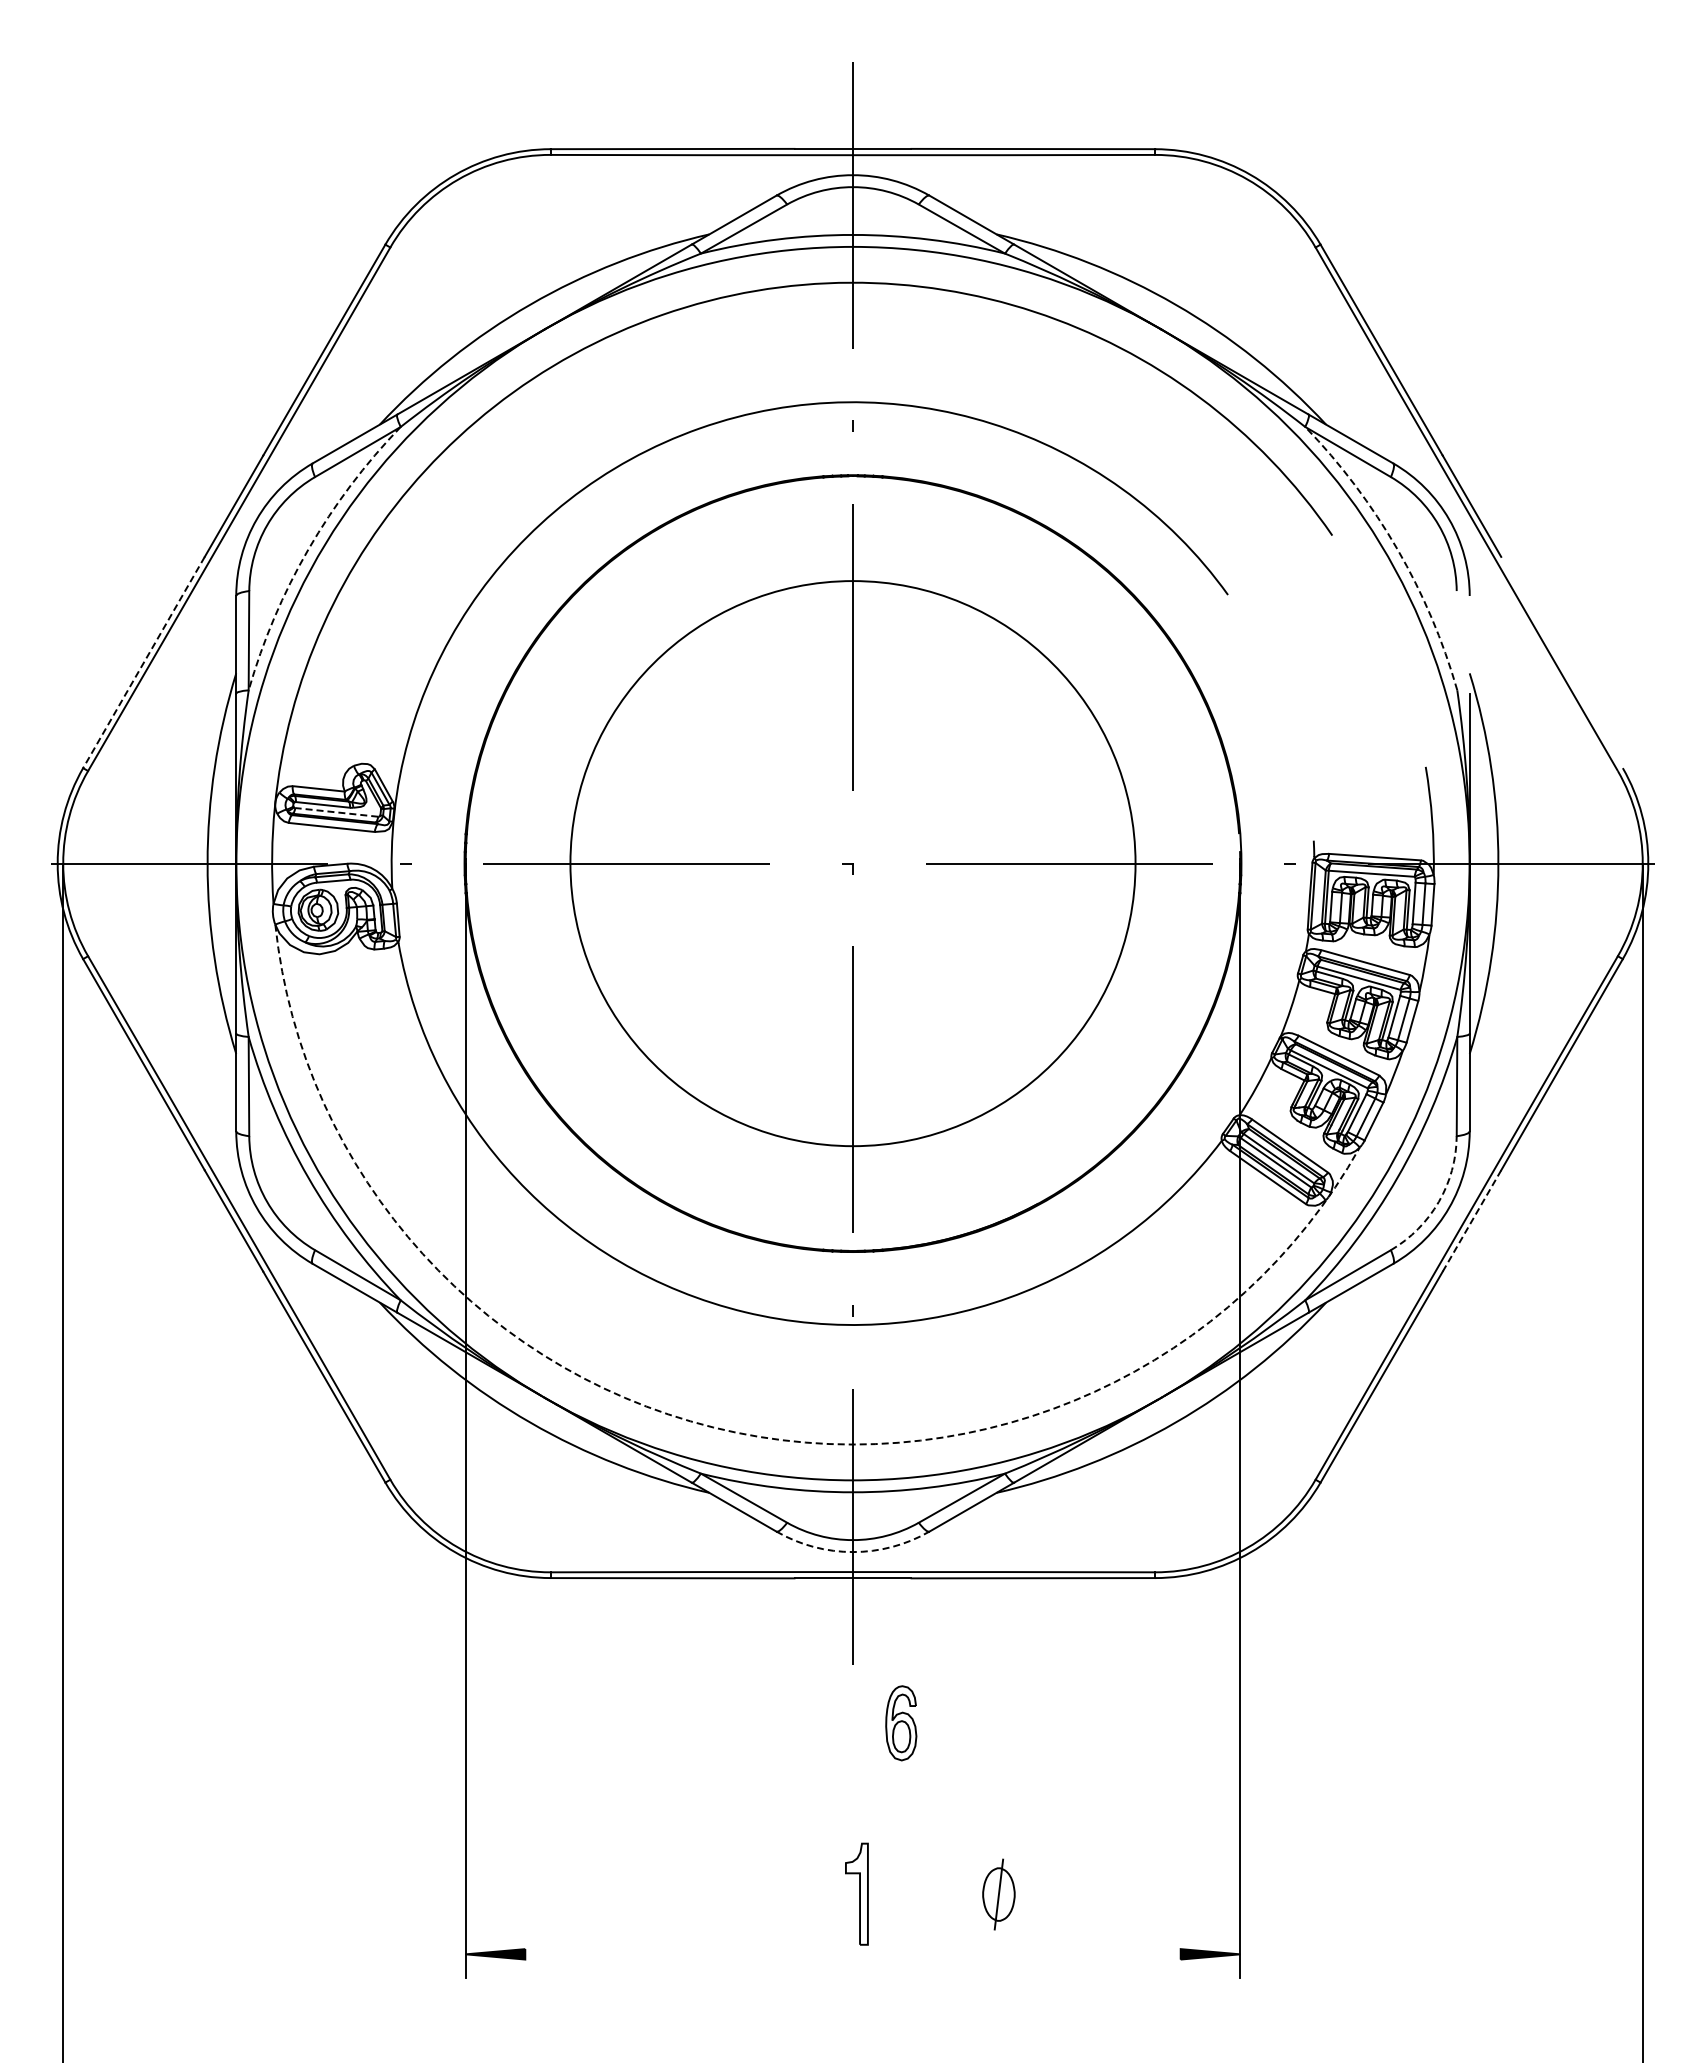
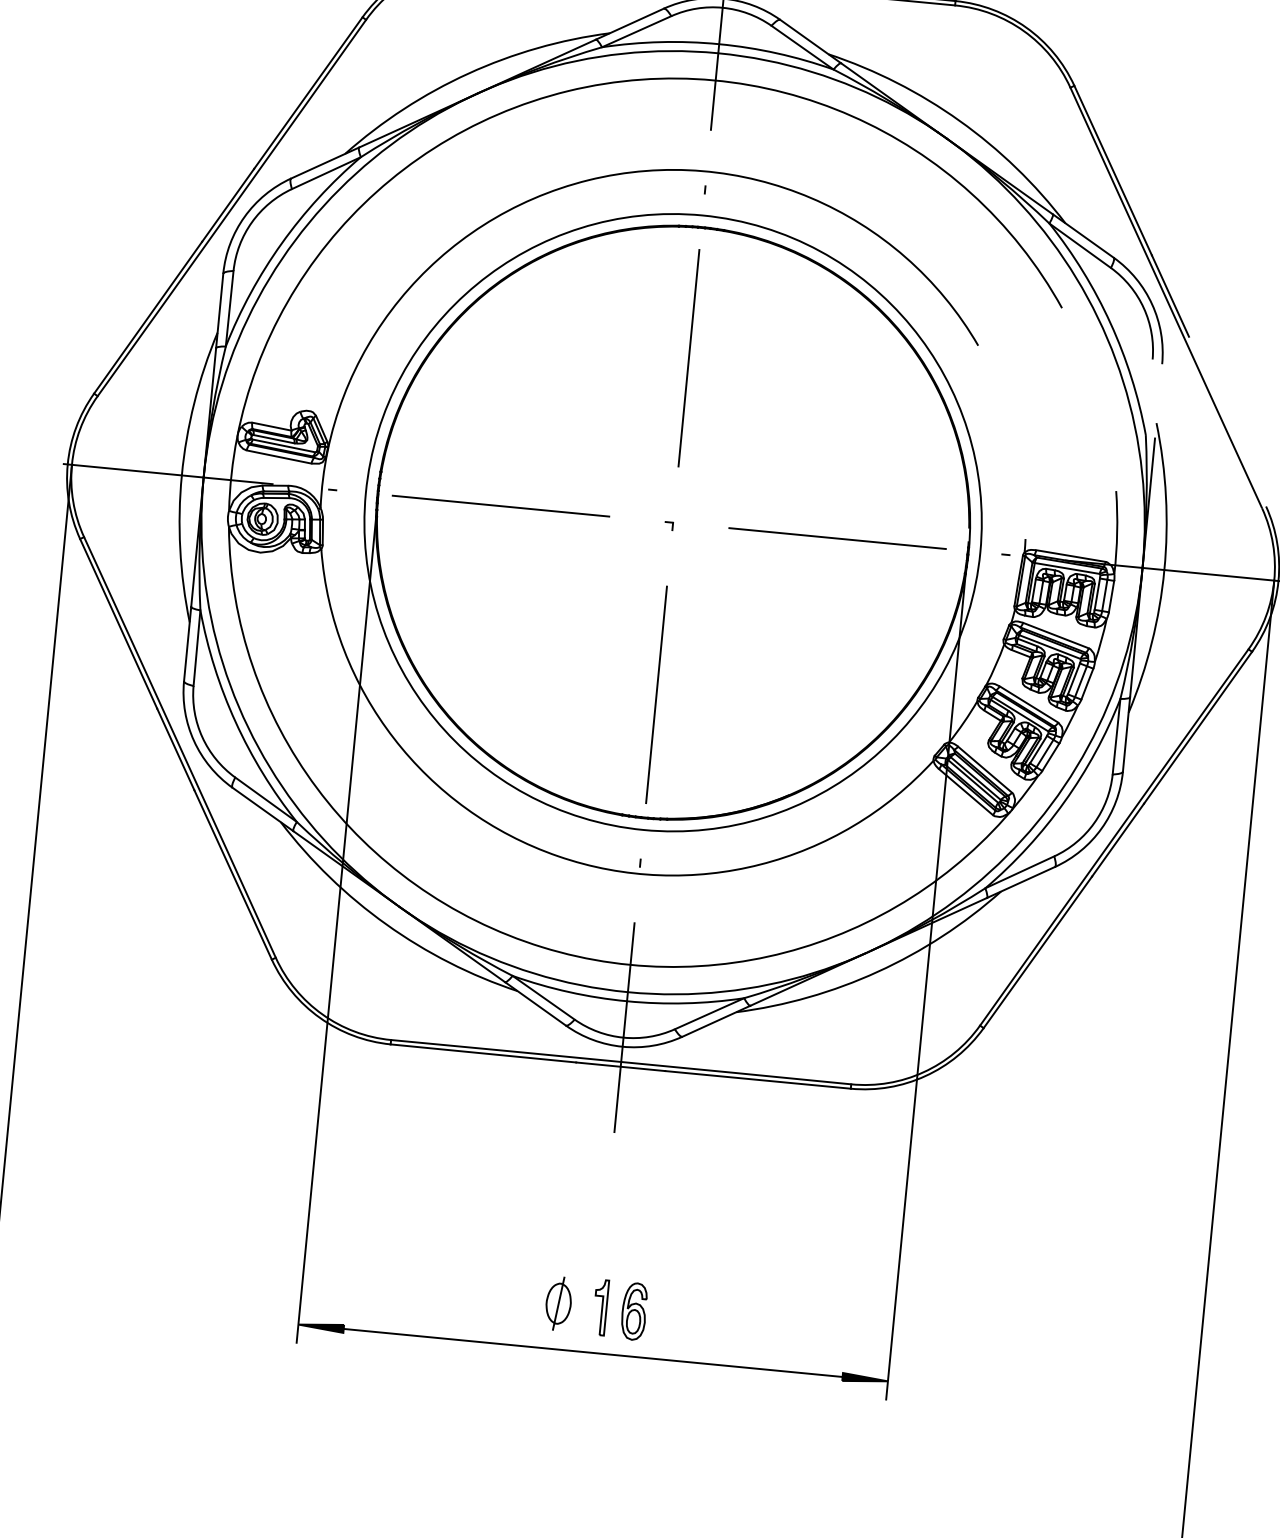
arc: (308, 549) -> (281, 243), dashed -> solid
arc: (1397, 549) -> (1110, 323), dashed -> solid
line: (143, 662) -> (147, 317), dashed -> solid
line: (336, 812) -> (283, 445), dashed -> solid
circle: (852, 863) -> (672, 522), size x1.43
arc: (1438, 1201) -> (1094, 822), dashed -> solid
line: (1471, 1221) -> (1117, 840), dashed -> solid
arc: (736, 1432) -> (542, 947), dashed -> solid
arc: (852, 1552) -> (622, 1047), dashed -> solid
part: (901, 1723) -> (634, 1311), moved
part: (856, 1894) -> (600, 1307), size x0.71
part: (998, 1894) -> (558, 1303), moved
line: (852, 1954) -> (592, 1353), added

